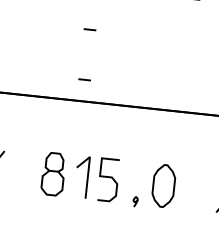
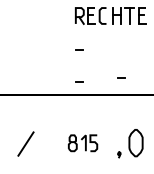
line: (151, 80) -> (121, 77), added
part: (79, 177) -> (82, 143), size x0.6

